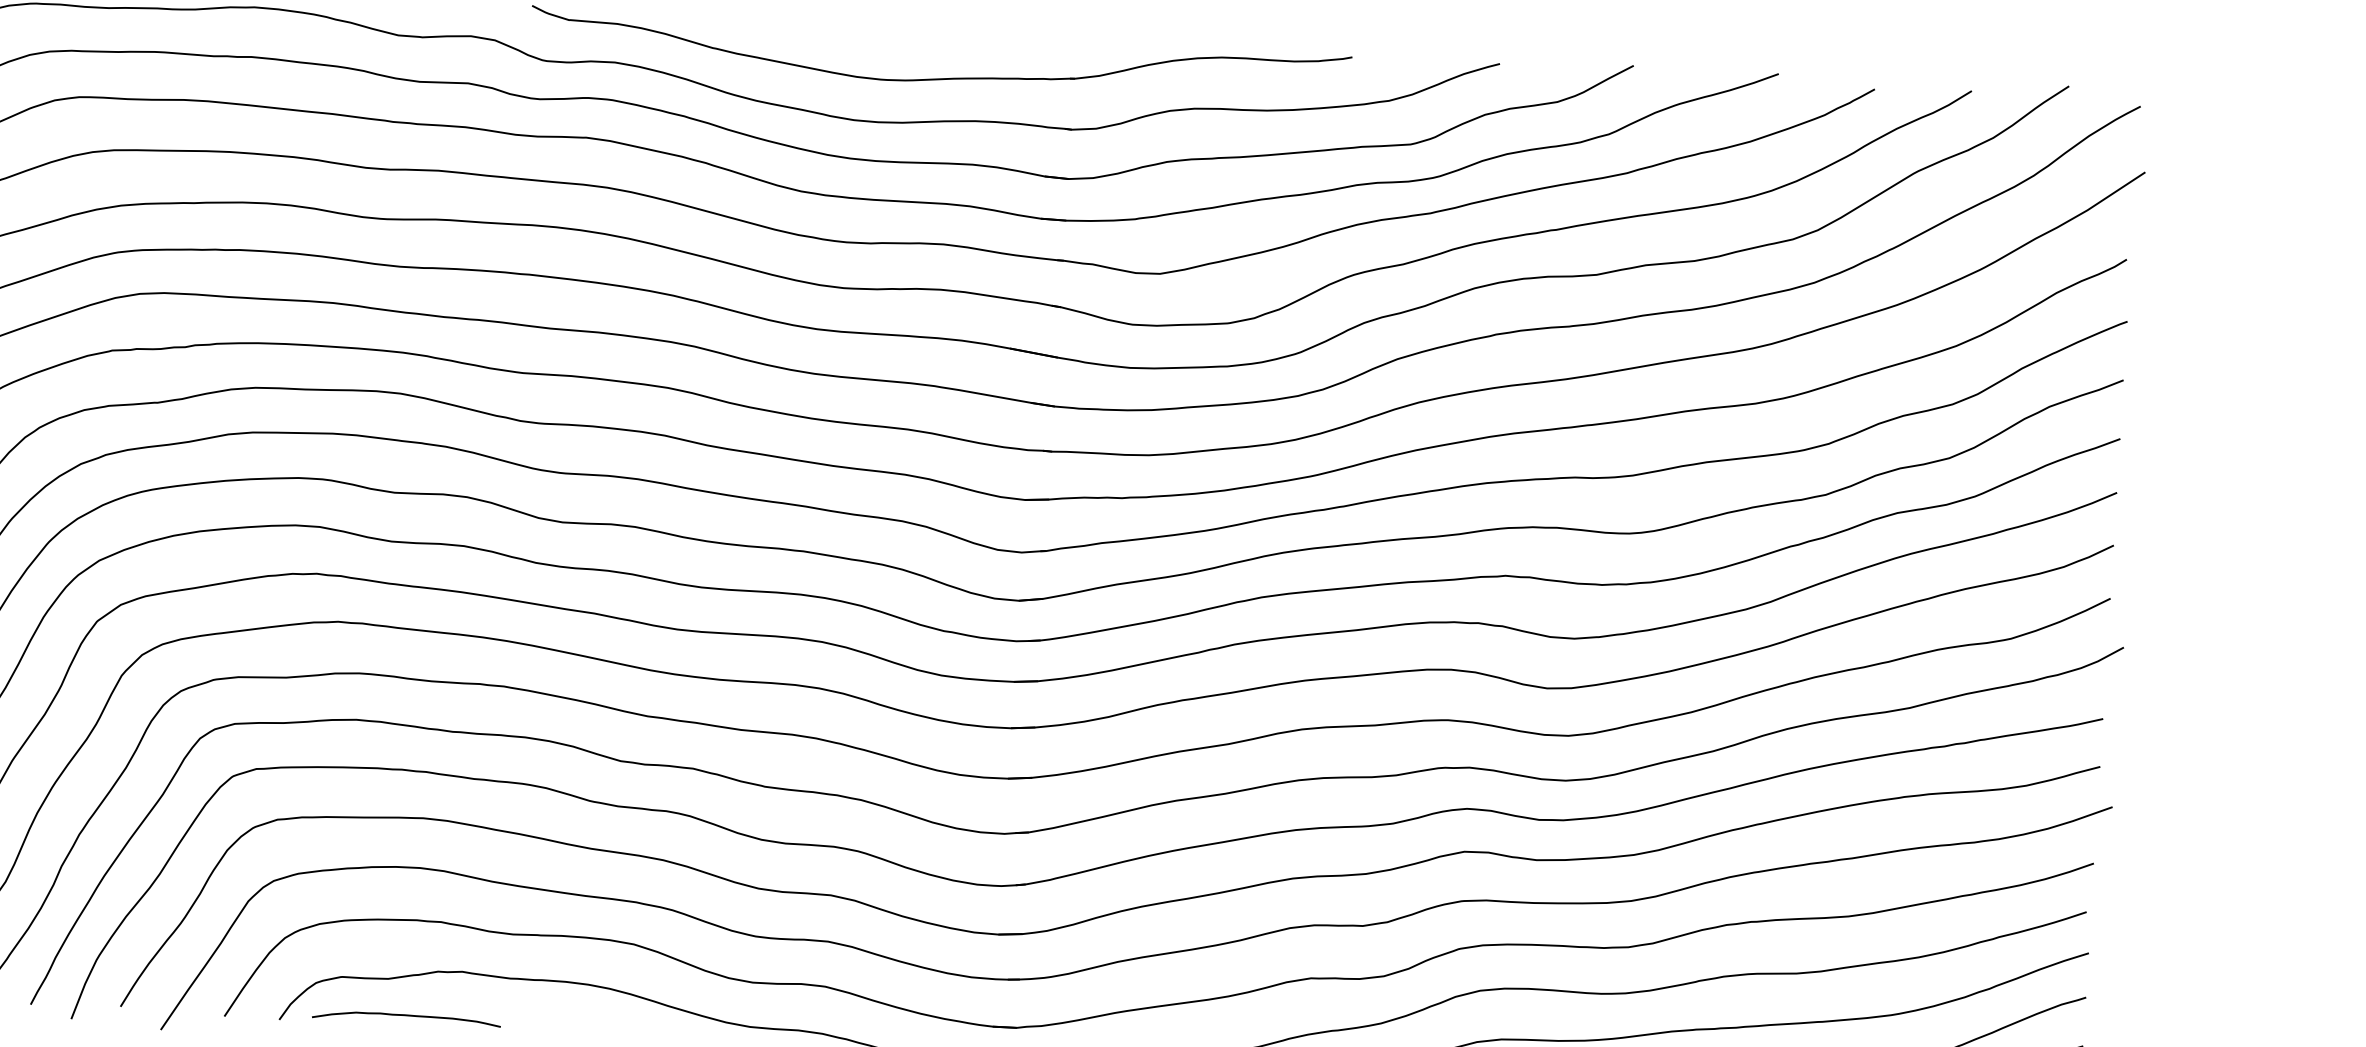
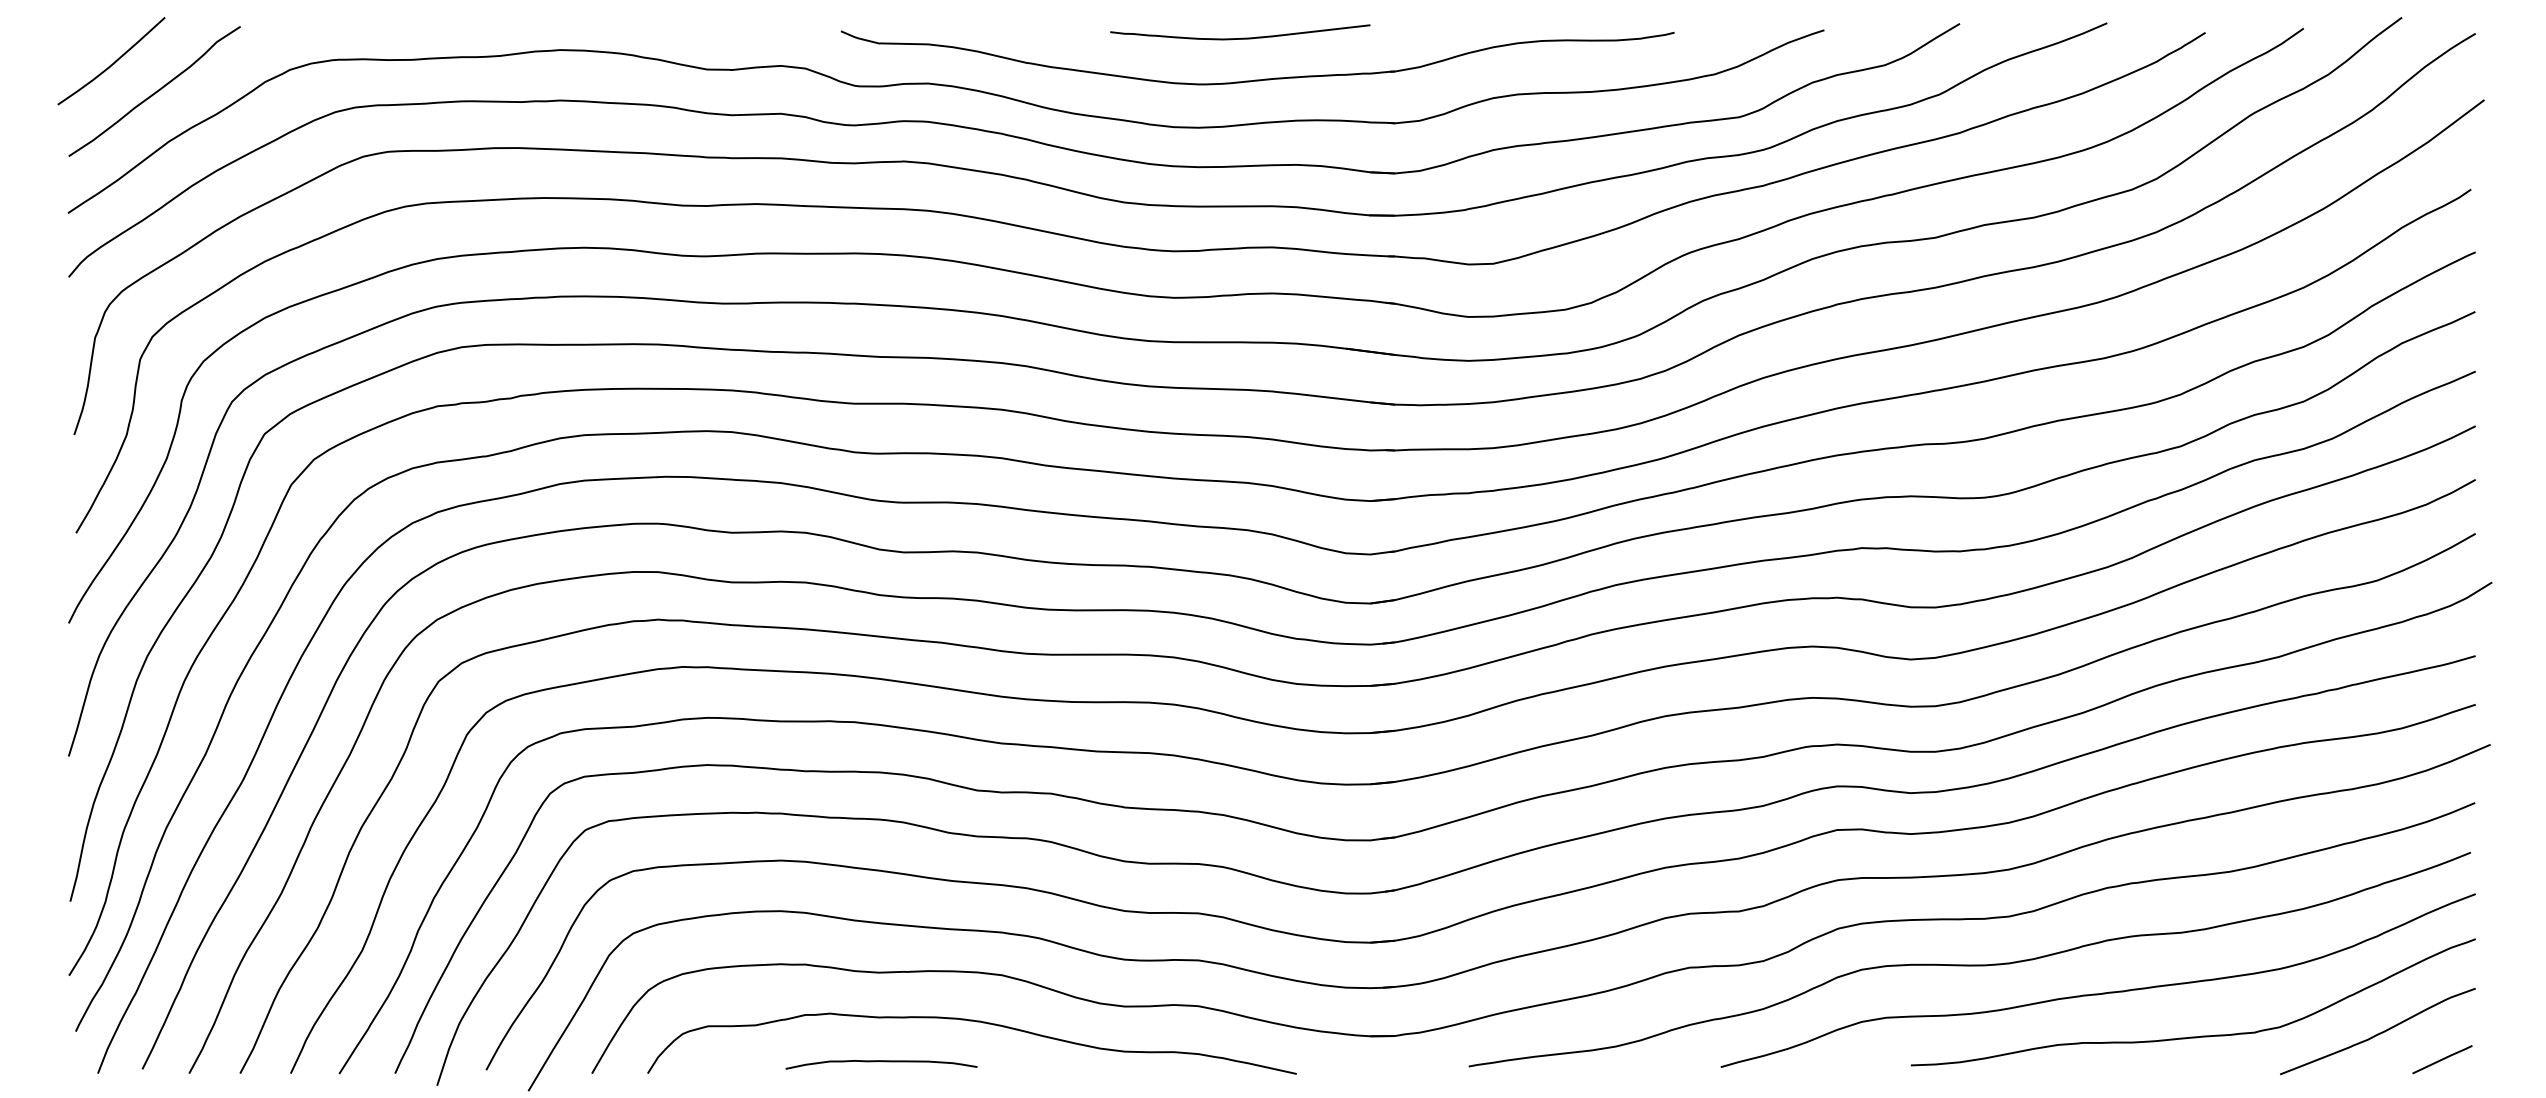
curve: (925, 36) -> (1241, 37), added
curve: (407, 1016) -> (882, 1062), moved

